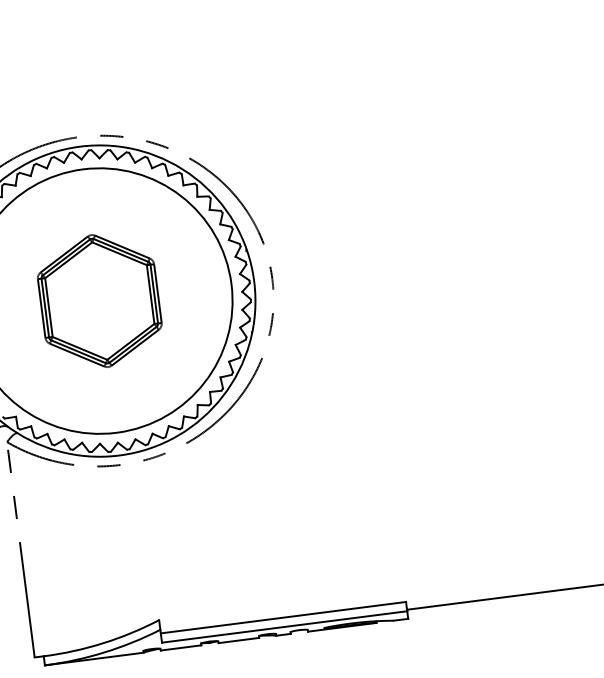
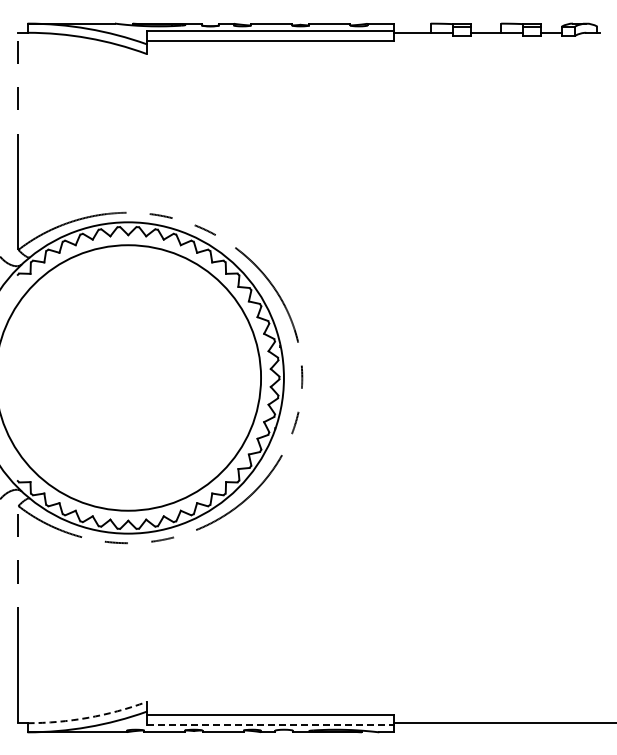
part: (98, 300) -> (127, 377), removed
line: (284, 626) -> (270, 724), solid -> dashed
arc: (103, 642) -> (88, 717), solid -> dashed

